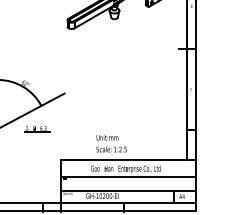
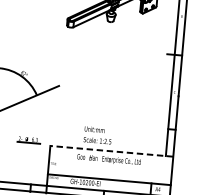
part: (37, 129) -> (29, 140), moved
line: (127, 159) -> (111, 151), solid -> dashed
line: (127, 176) -> (109, 166), removed

